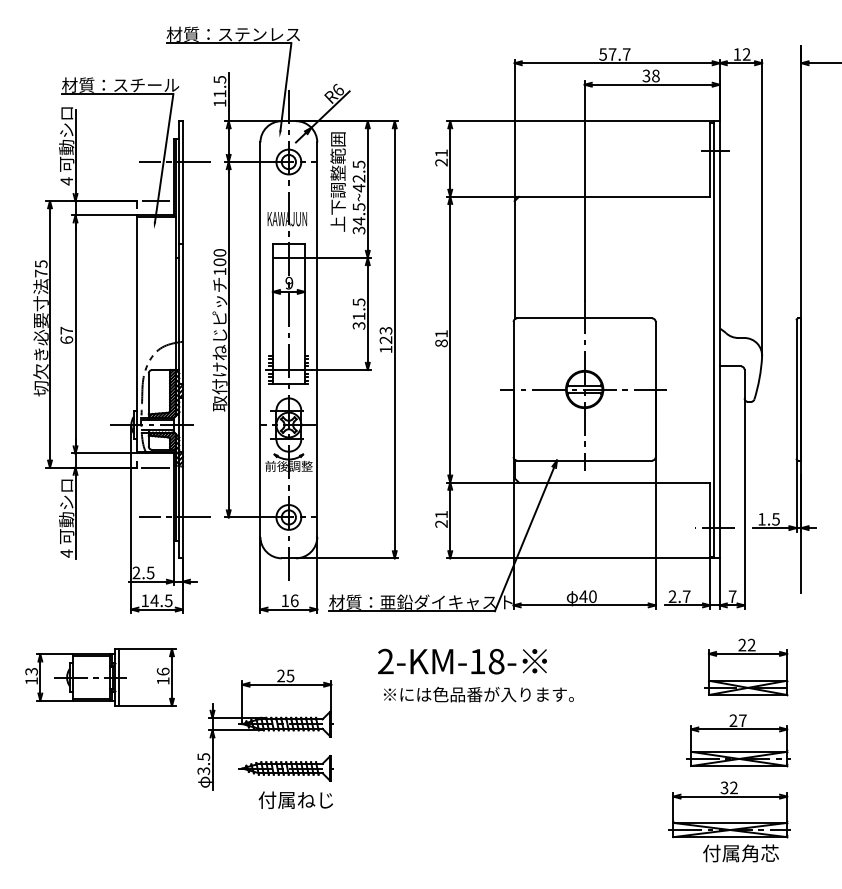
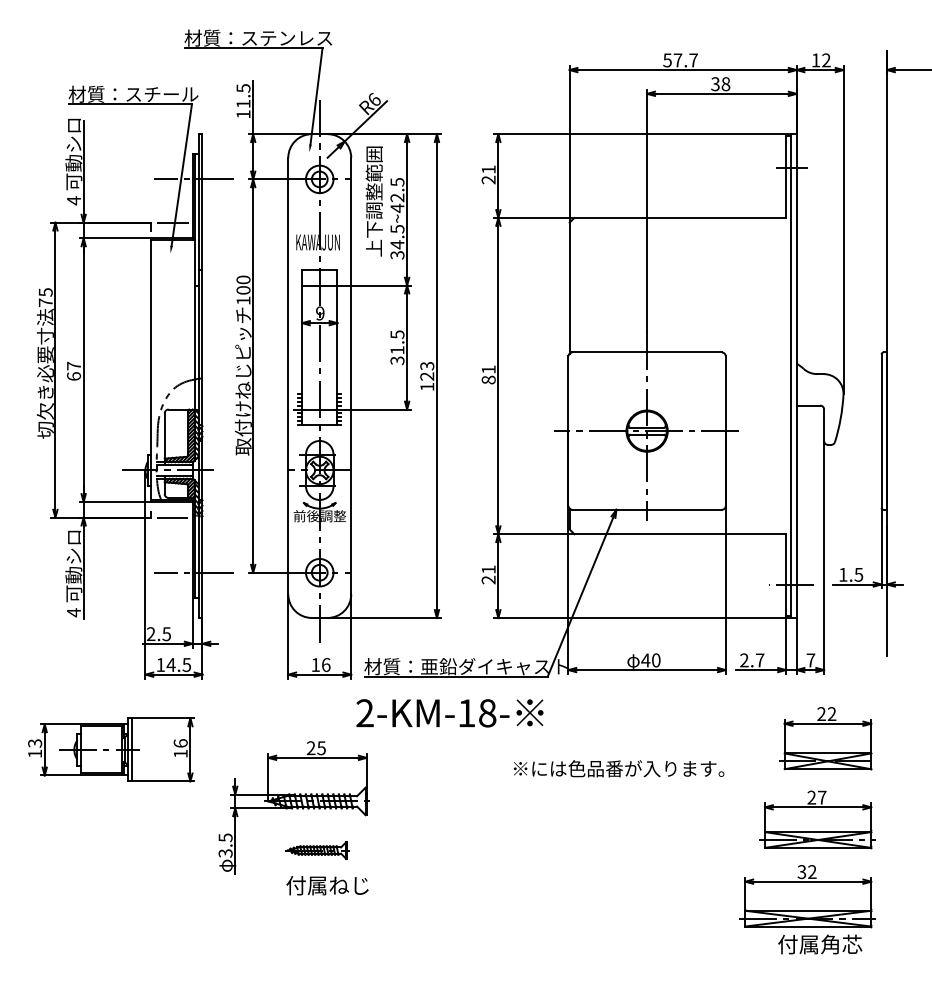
text: (462, 661) -> (449, 713), moved
text: (479, 694) -> (619, 768), moved
part: (285, 768) -> (316, 850), size x0.6

